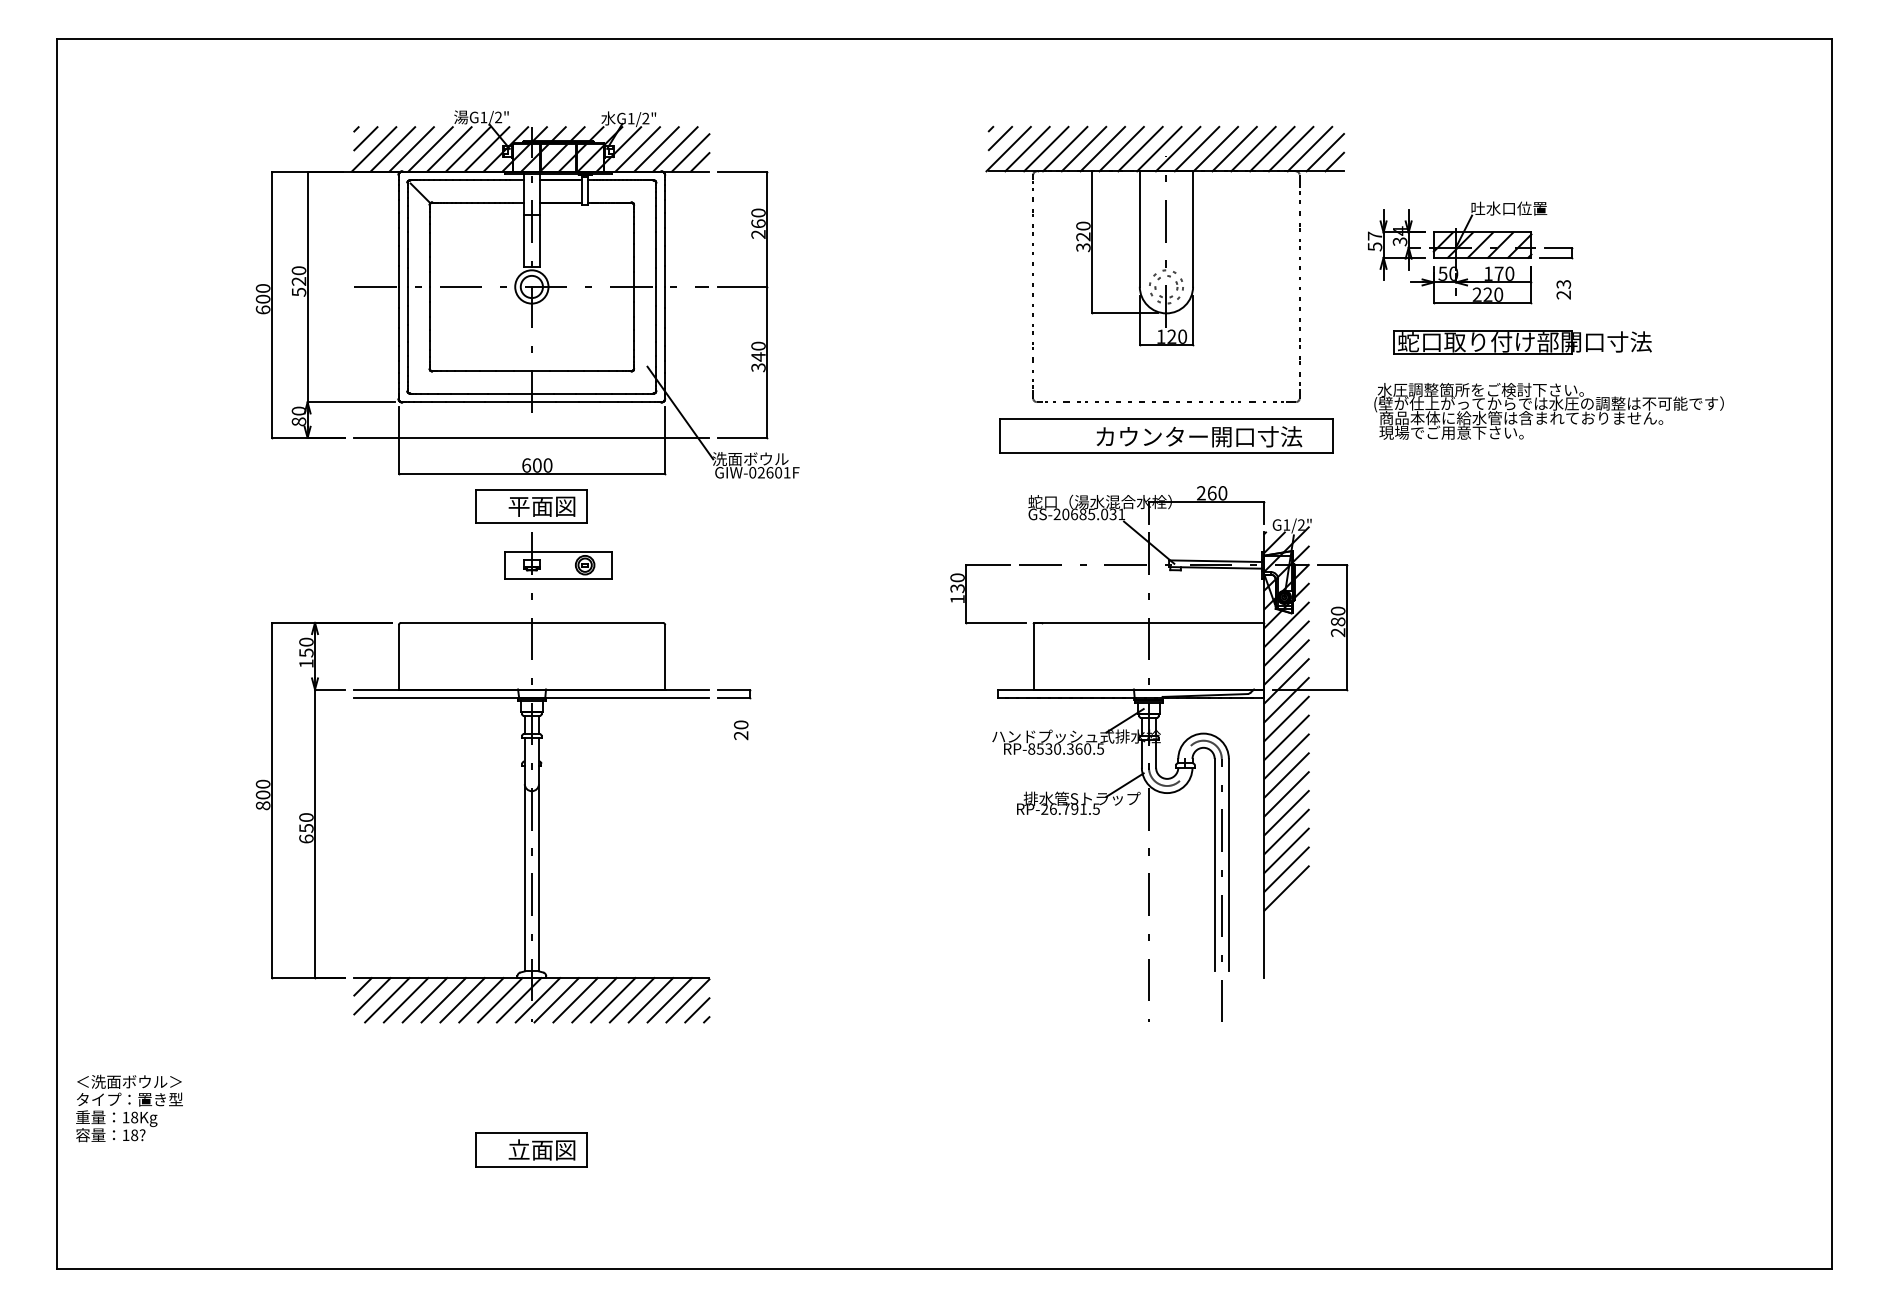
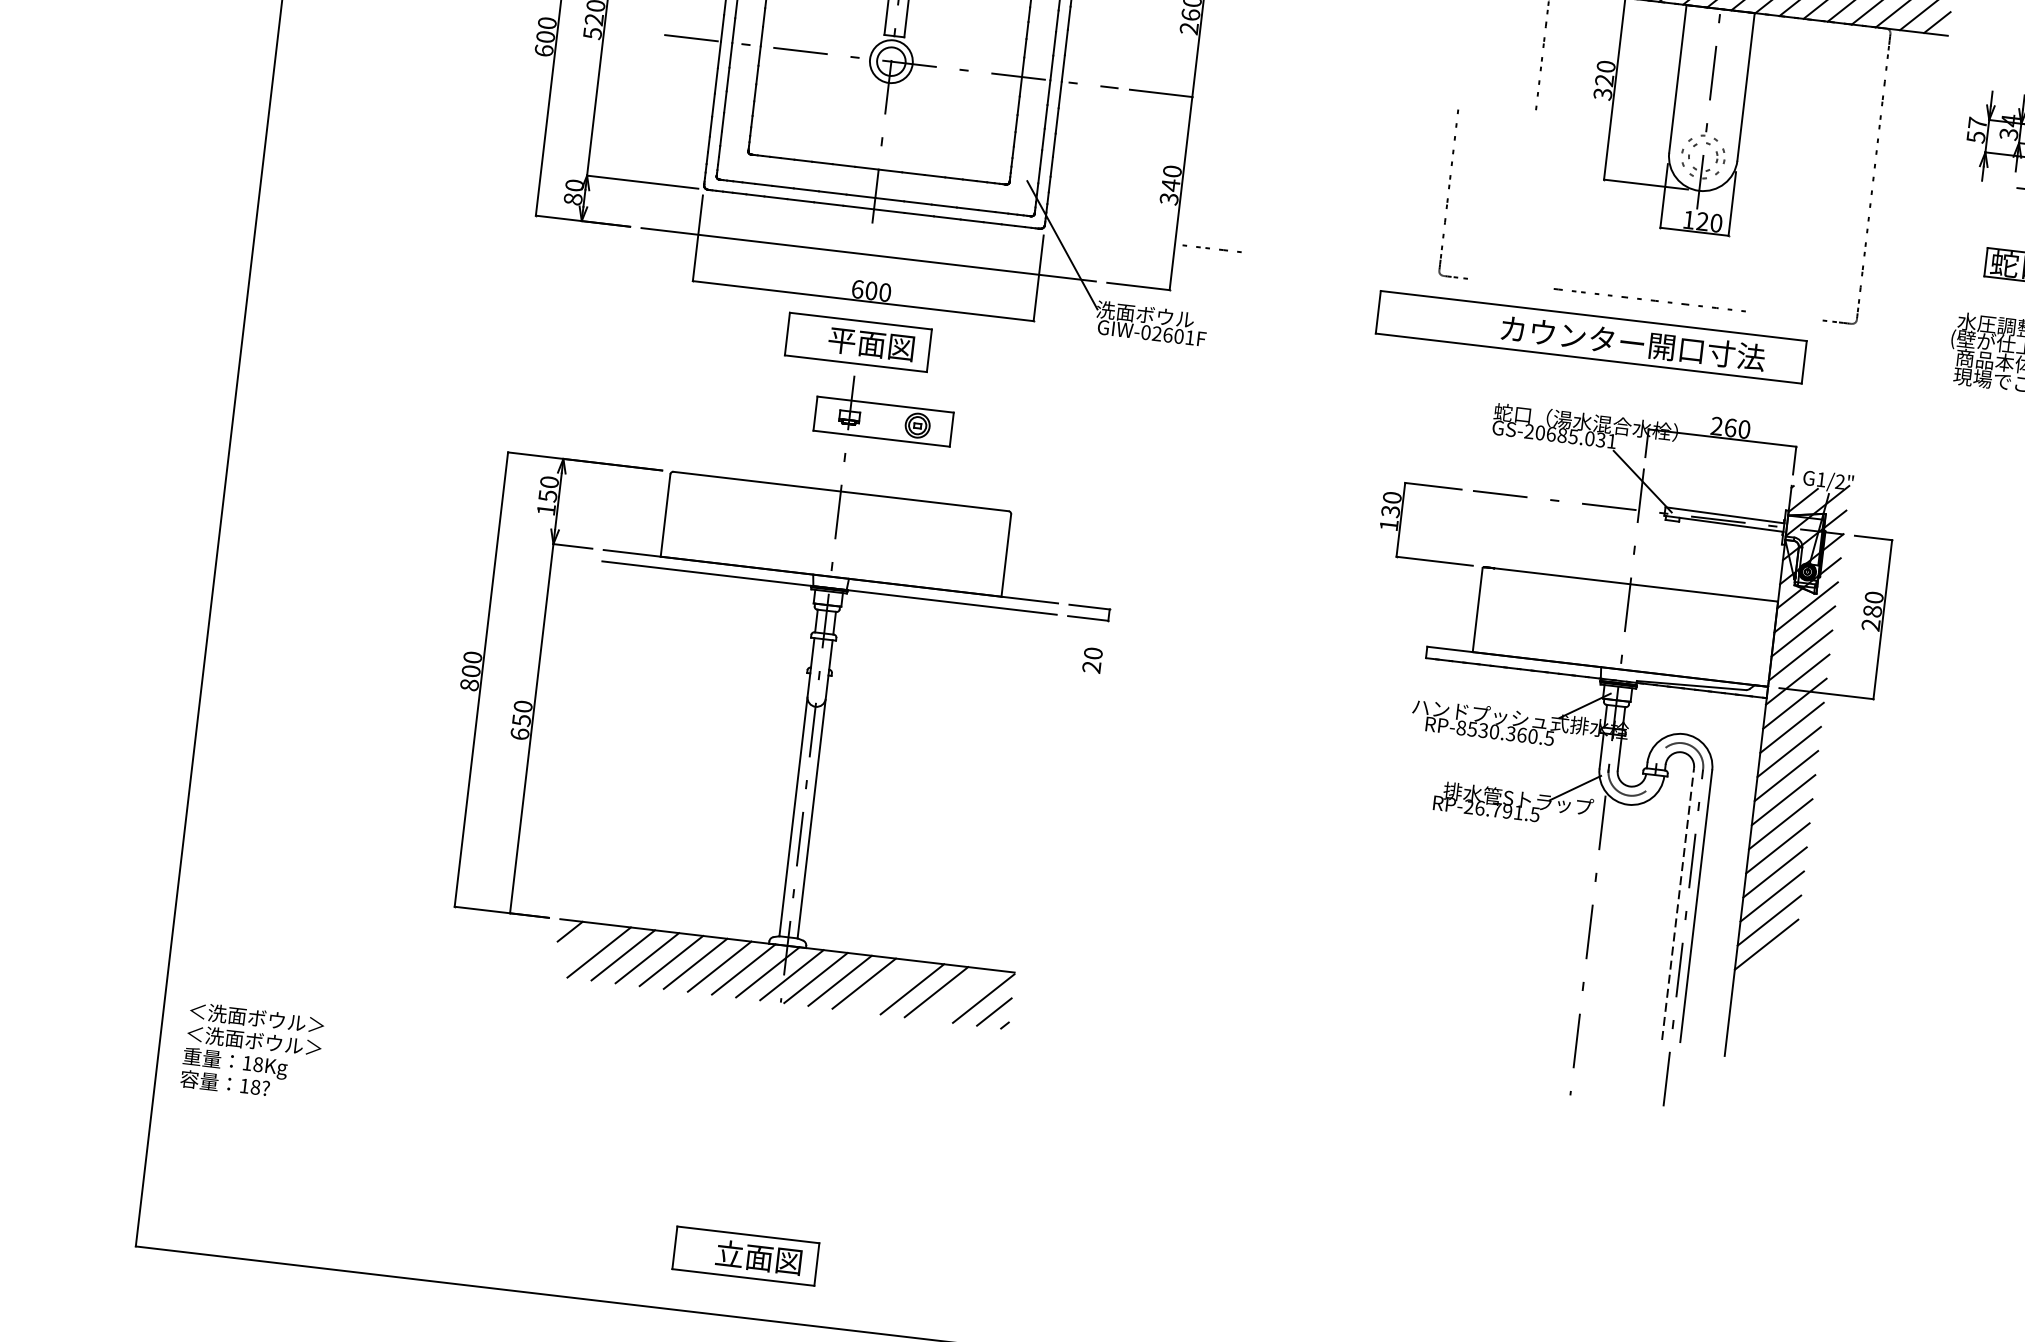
part: (1033, 334) -> (1449, 188), moved
part: (1242, 401) -> (1211, 247), moved
part: (1166, 435) -> (1591, 336), moved
line: (1214, 864) -> (1677, 903), solid -> dashed
line: (372, 996) -> (580, 945), removed
line: (613, 1000) -> (888, 986), removed
line: (669, 1000) -> (960, 995), removed
text: (129, 1099) -> (254, 1040), タイプ：置き型 -> ＜洗面ボウル＞
part: (531, 1149) -> (745, 1255), moved

